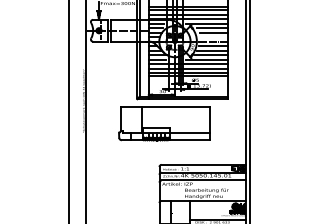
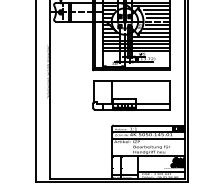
line: (214, 37) -> (158, 18), added
part: (164, 123) -> (131, 95), moved

